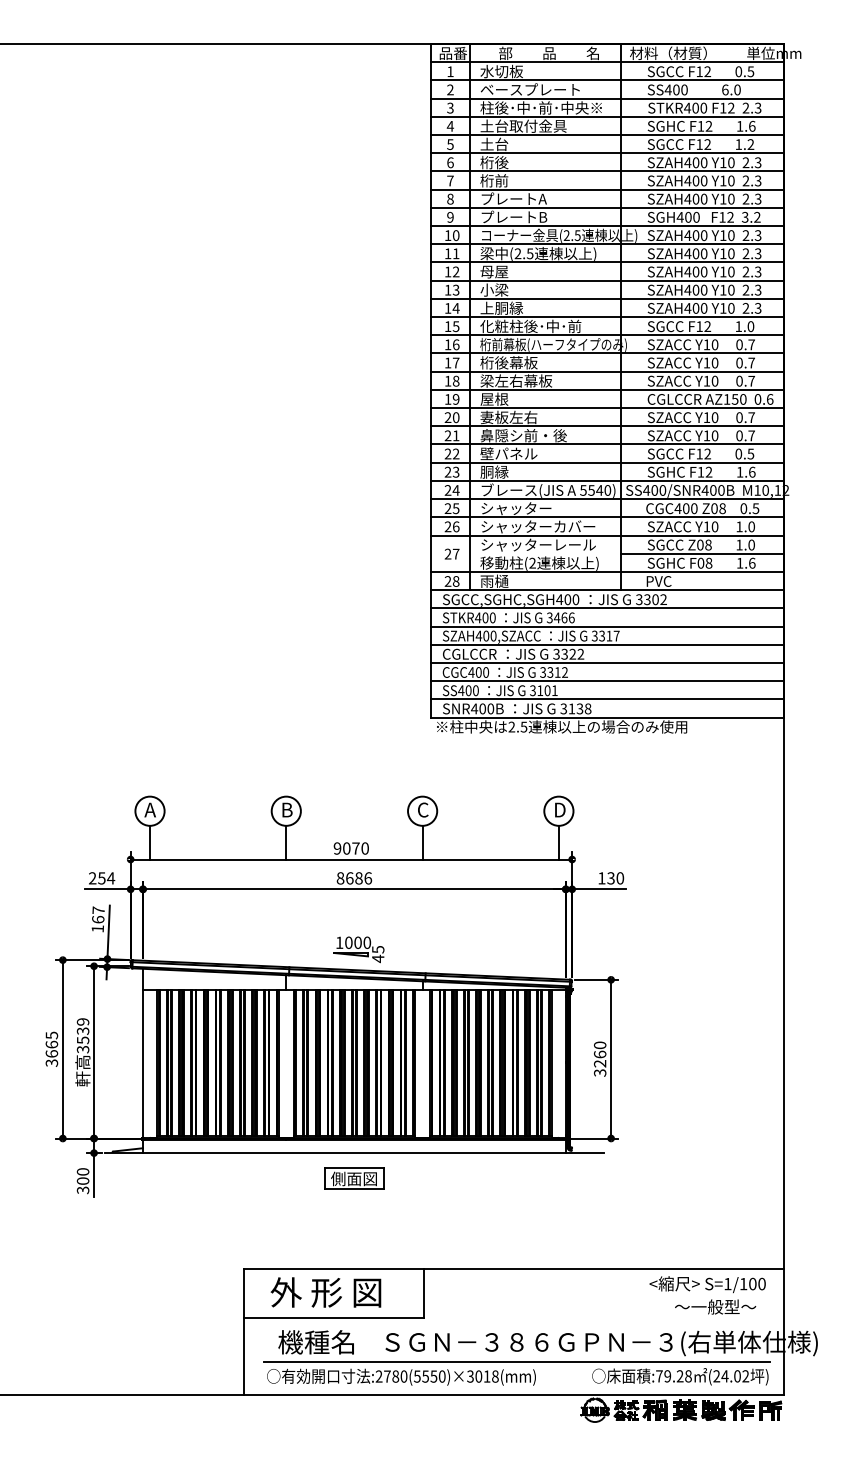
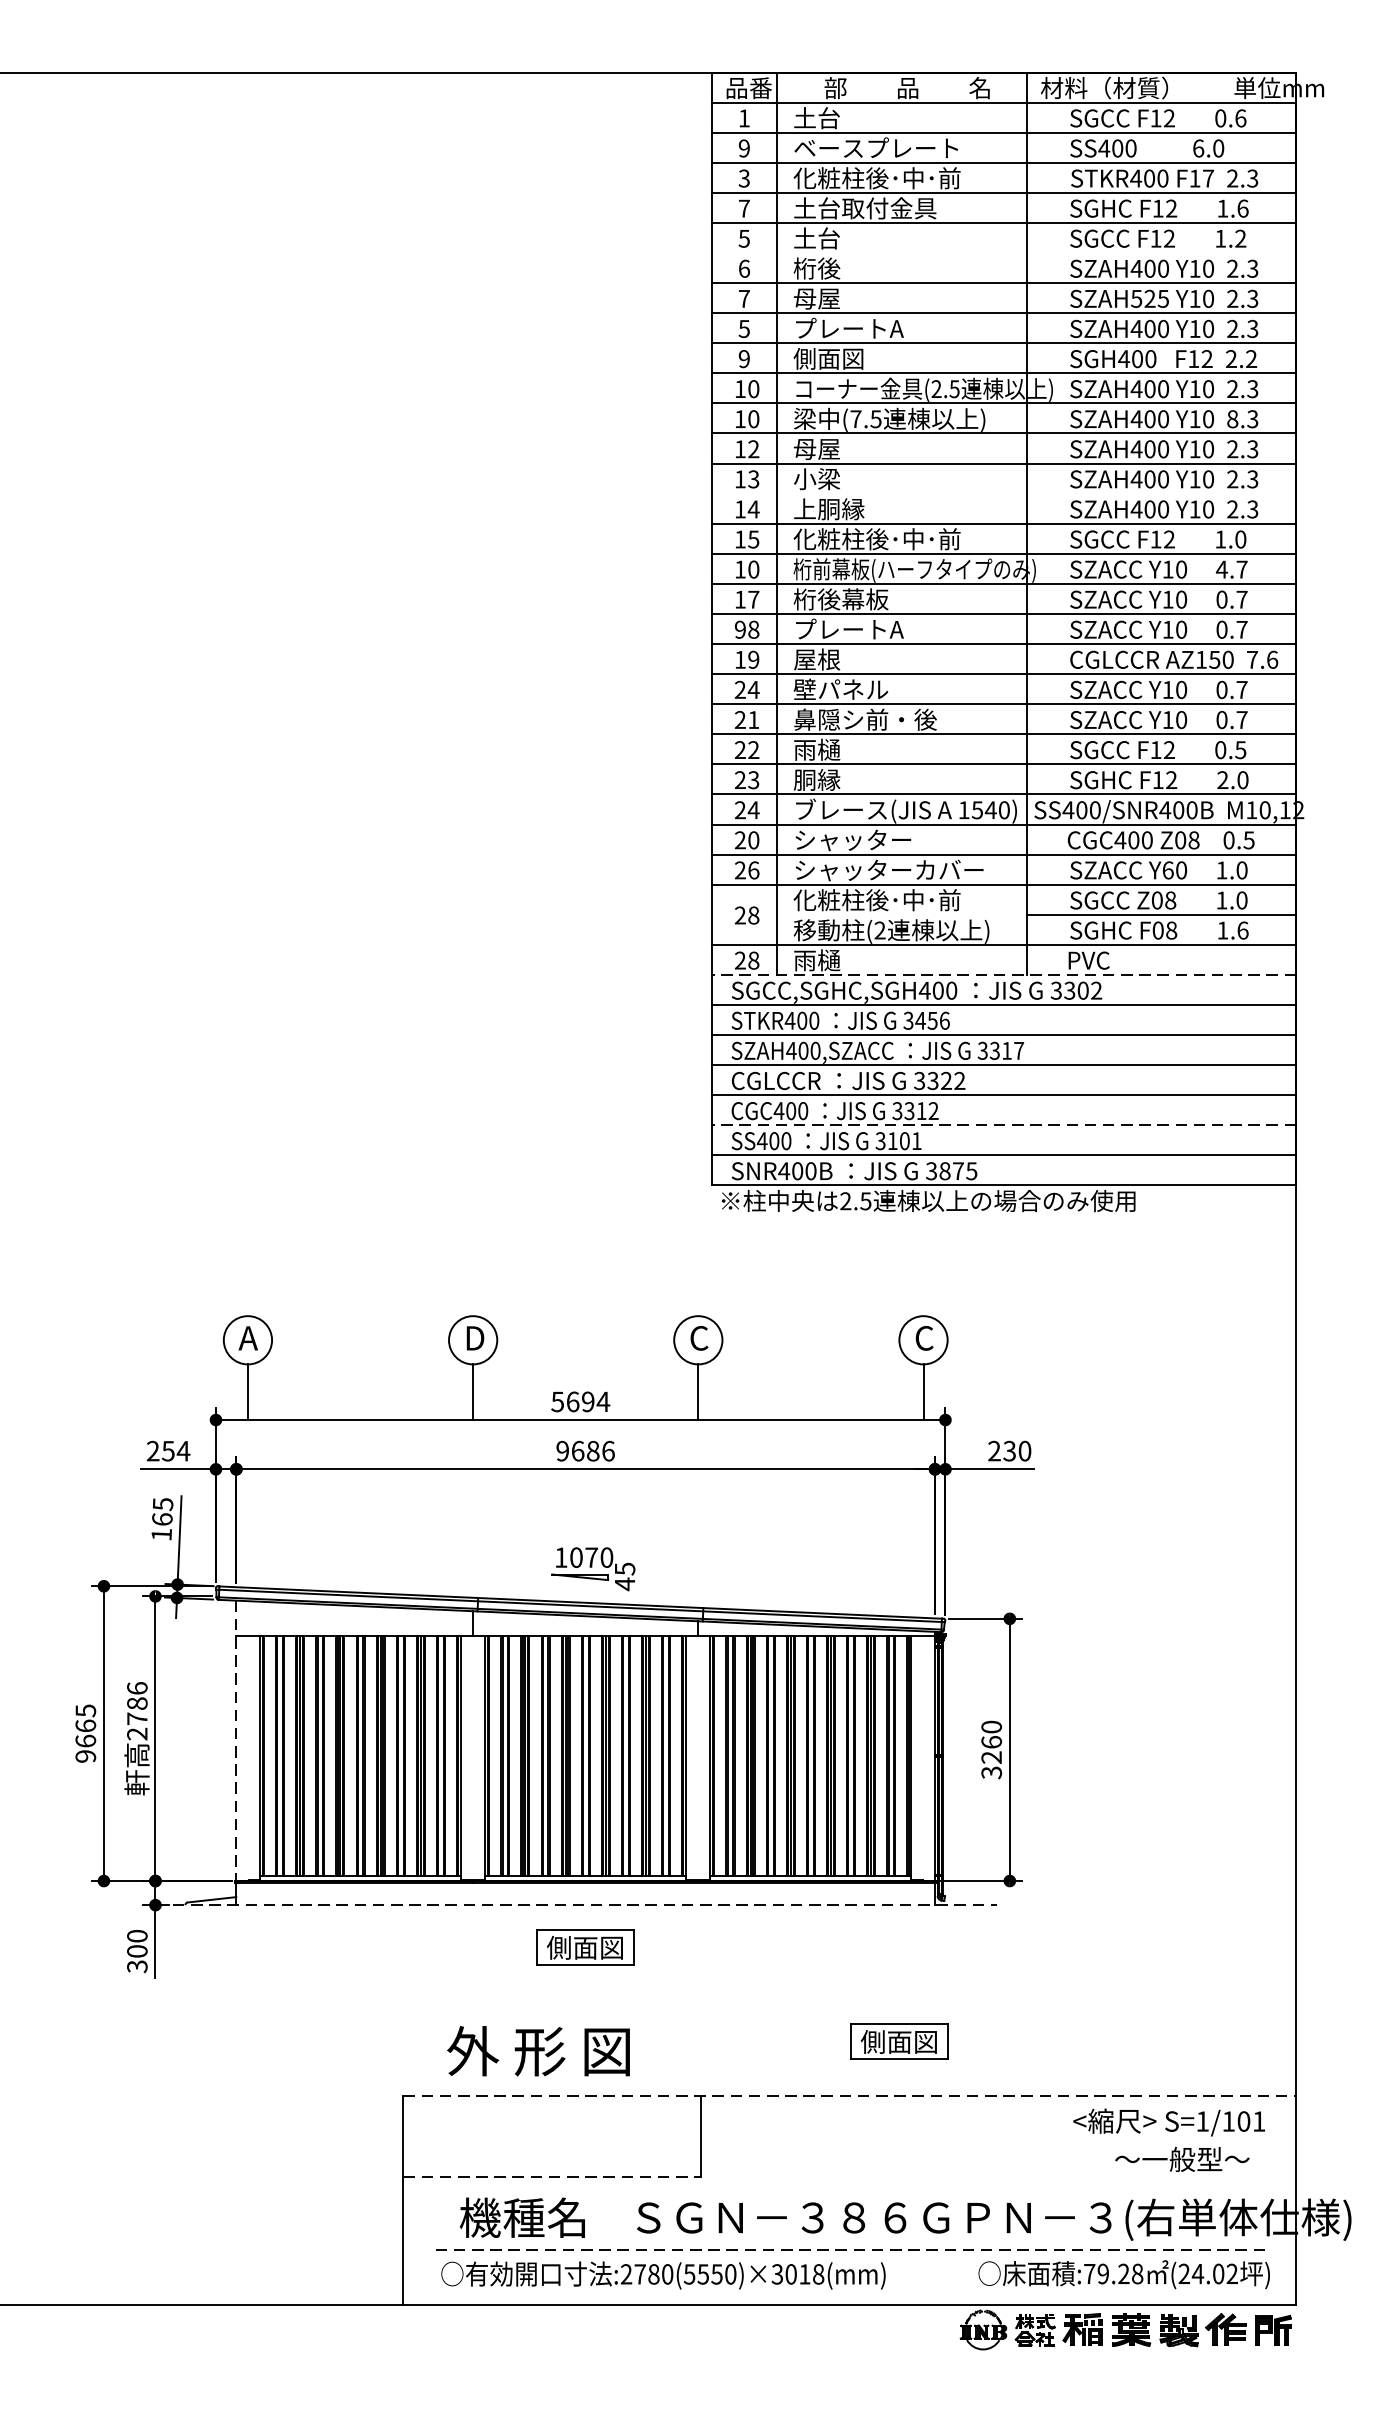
text: (501, 71) -> (828, 118), 水切板 -> 土台
text: (750, 71) -> (1240, 118), 0.5 -> 0.6
text: (450, 90) -> (744, 149), 2 -> 9
text: (540, 107) -> (893, 177), 柱後･中･前･中央※ -> 化粧柱後･中･前
text: (731, 107) -> (1208, 177), F12 -> F17
text: (450, 126) -> (744, 208), 4 -> 7
line: (607, 153) -> (1003, 253), removed
text: (494, 180) -> (817, 298), 桁前 -> 母屋
text: (695, 180) -> (1149, 298), SZAH400 -> SZAH525
text: (450, 198) -> (744, 327), 8 -> 5
text: (513, 216) -> (848, 357), プレートB -> 側面図
text: (744, 217) -> (1230, 359), 3.2 -> 2.2
text: (456, 253) -> (754, 418), 11 -> 10
text: (517, 253) -> (855, 418), (2.5 -> (7.5
text: (745, 253) -> (1231, 418), 2.3 -> 8.3
line: (607, 298) -> (1003, 493), removed
text: (456, 344) -> (754, 569), 16 -> 10
text: (739, 344) -> (1221, 569), 0.7 -> 4.7
text: (447, 380) -> (739, 628), 18 -> 98
text: (516, 380) -> (853, 628), 梁左右幕板 -> プレートA
text: (757, 399) -> (1251, 659), 0.6 -> 7.6
text: (455, 417) -> (752, 689), 20 -> 24
text: (508, 417) -> (840, 689), 妻板左右 -> 壁パネル
text: (508, 453) -> (840, 749), 壁パネル -> 雨樋
text: (745, 471) -> (1231, 778), 1.6 -> 2.0
text: (583, 490) -> (964, 810), 5540) -> 1540)
text: (455, 508) -> (752, 840), 25 -> 20
text: (706, 526) -> (1167, 869), Y10 -> Y60
text: (537, 544) -> (888, 899), シャッターレール -> 化粧柱後･中･前
text: (455, 553) -> (752, 914), 27 -> 28
line: (607, 590) -> (1003, 975), solid -> dashed
text: (564, 617) -> (932, 1020), 3466 -> 3456
line: (607, 681) -> (1003, 1125), solid -> dashed
text: (579, 708) -> (957, 1170), 3138 -> 3875
text: (559, 809) -> (924, 1337), D -> C
text: (288, 810) -> (476, 1339), B -> D
text: (351, 848) -> (580, 1401), 9070 -> 5694
text: (340, 878) -> (562, 1451), 8686 -> 9686
text: (601, 878) -> (993, 1451), 130 -> 230
text: (98, 910) -> (162, 1504), 167 -> 165
text: (357, 942) -> (590, 1557), 1000 -> 1070
text: (82, 1035) -> (136, 1710), 3539 -> 2786
line: (143, 1053) -> (237, 1740), solid -> dashed
text: (52, 1062) -> (86, 1755), 3665 -> 9665
line: (354, 1153) -> (585, 1905), solid -> dashed
part: (544, 1235) -> (899, 2041), added
line: (514, 1268) -> (850, 2095), solid -> dashed
text: (761, 1283) -> (1258, 2120), S=1/100 -> S=1/101
text: (325, 1292) -> (537, 2051), moved
line: (334, 1317) -> (552, 2176), solid -> dashed
line: (517, 1361) -> (855, 2249), solid -> dashed

